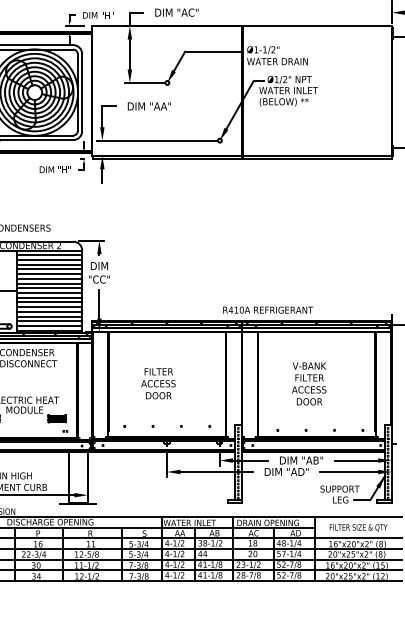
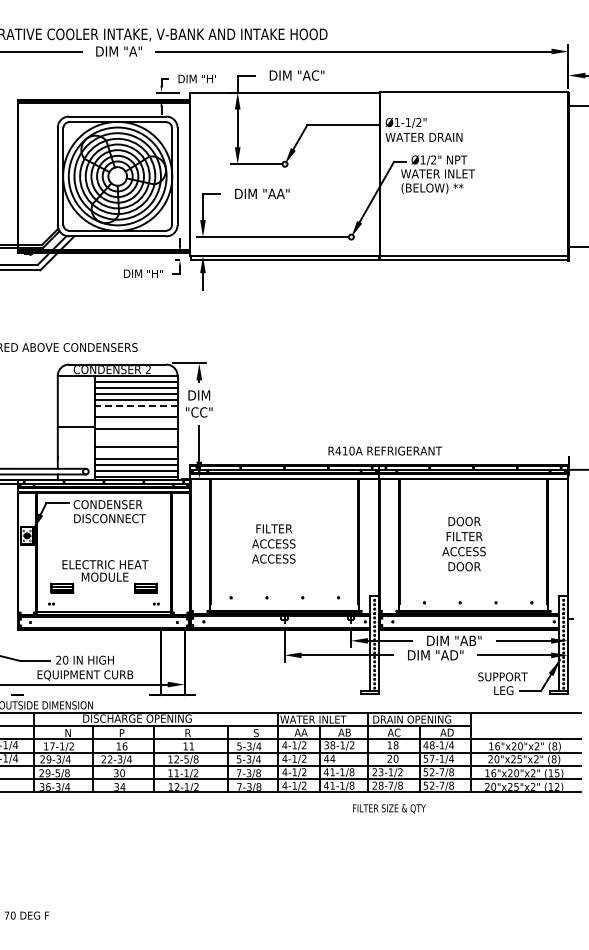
line: (48, 274) -> (135, 405), solid -> dashed
line: (49, 278) -> (136, 411), removed
line: (49, 288) -> (136, 423), removed
line: (49, 297) -> (136, 435), removed
line: (49, 302) -> (136, 441), removed
text: (268, 309) -> (385, 450), moved
line: (49, 312) -> (136, 453), removed
text: (309, 365) -> (464, 521), V-BANK -> DOOR
text: (158, 395) -> (273, 558), DOOR -> ACCESS
text: (358, 527) -> (389, 808), moved

